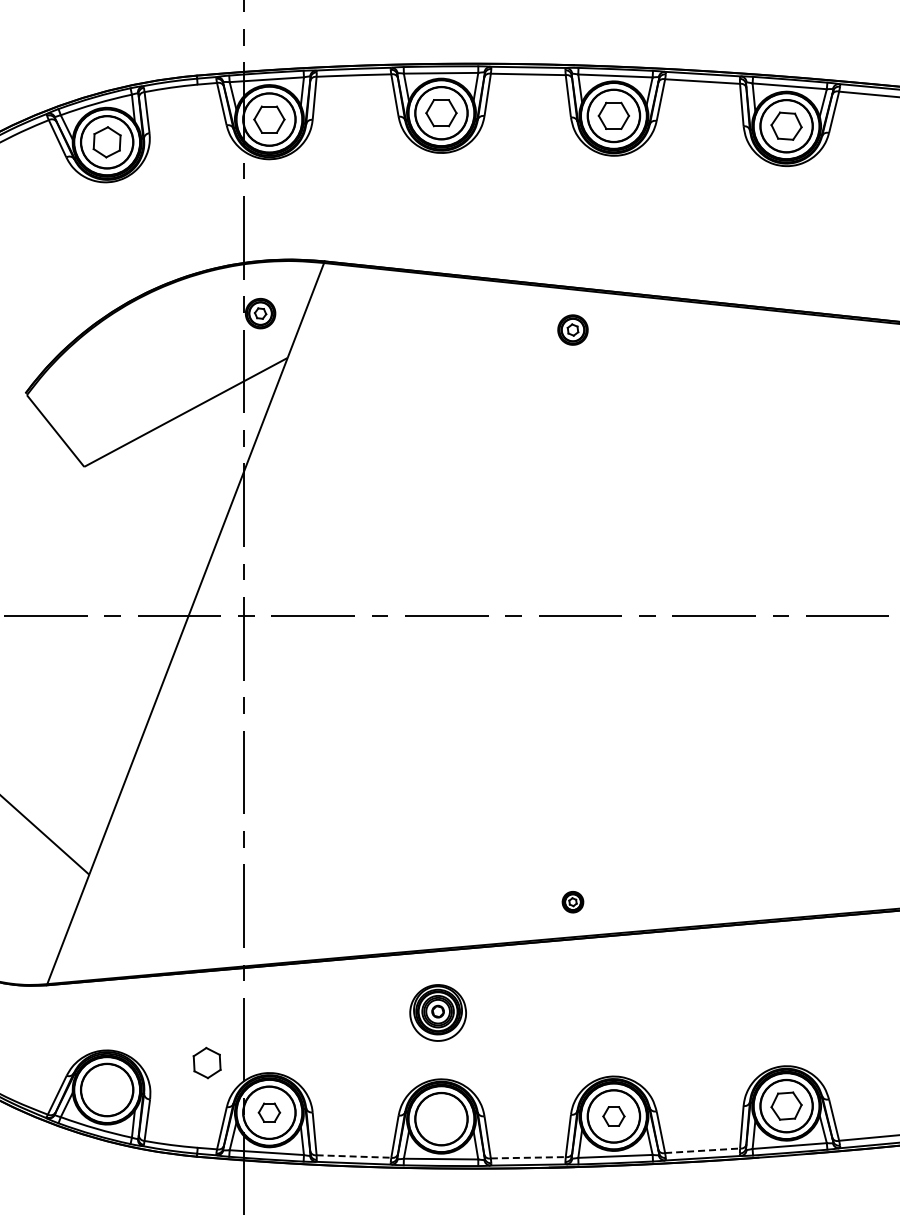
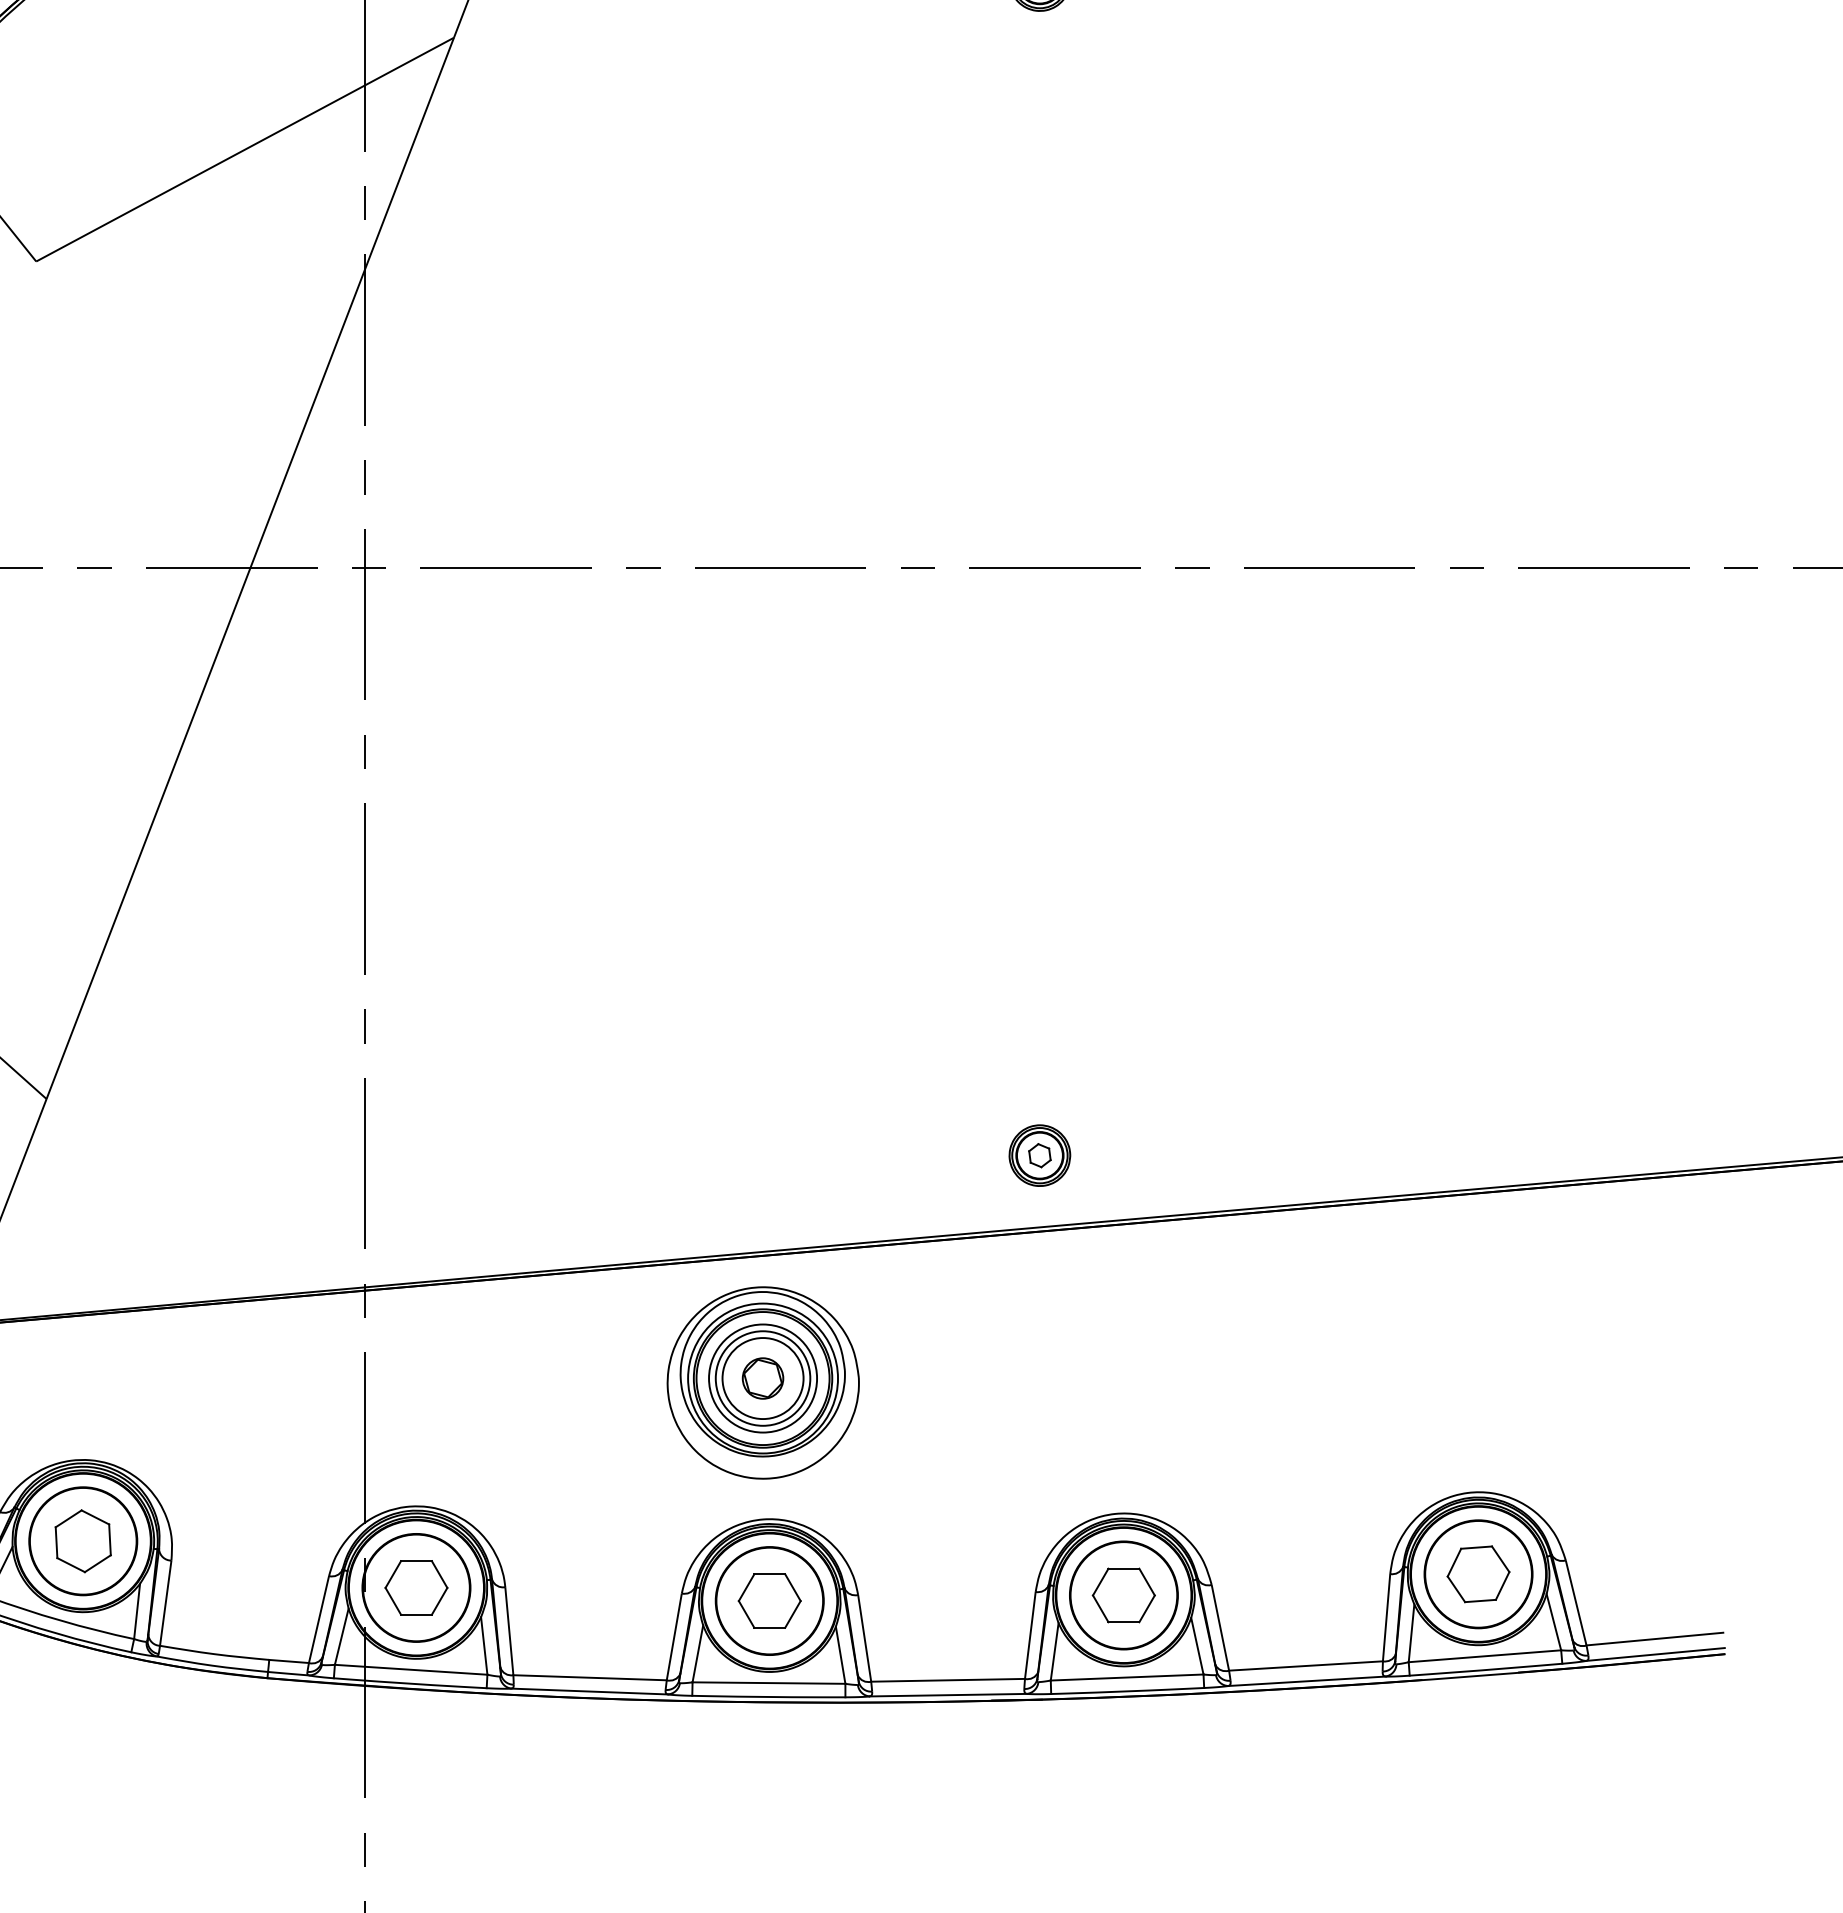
part: (572, 901) -> (1038, 1154), size x1.43
part: (437, 1012) -> (761, 1382), size x1.67
part: (206, 1062) -> (81, 1540), moved
part: (269, 1112) -> (416, 1587), size x1.43
part: (613, 1116) -> (1123, 1595), size x1.43
part: (441, 1119) -> (769, 1601), added
line: (702, 1150) -> (1305, 1665), dashed -> solid
line: (354, 1156) -> (591, 1677), dashed -> solid
line: (528, 1157) -> (948, 1679), dashed -> solid

